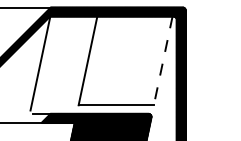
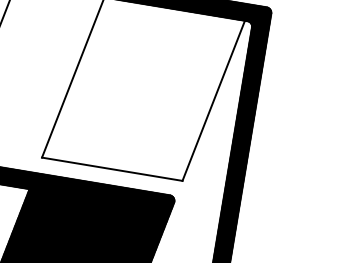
line: (163, 61) -> (214, 102), dashed -> solid

